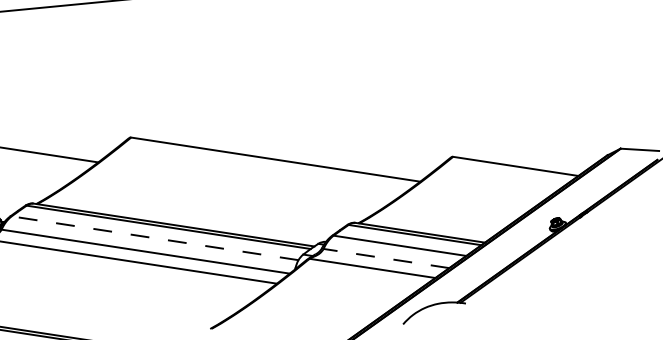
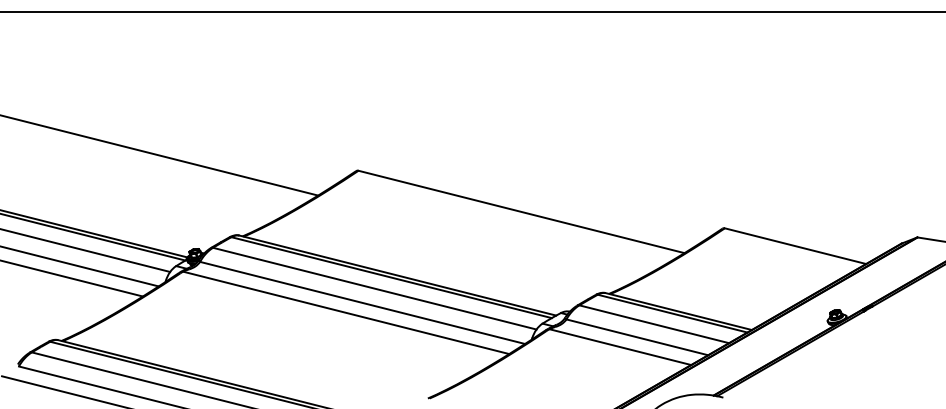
line: (154, 238) -> (374, 288), dashed -> solid
line: (385, 258) -> (636, 337), dashed -> solid

